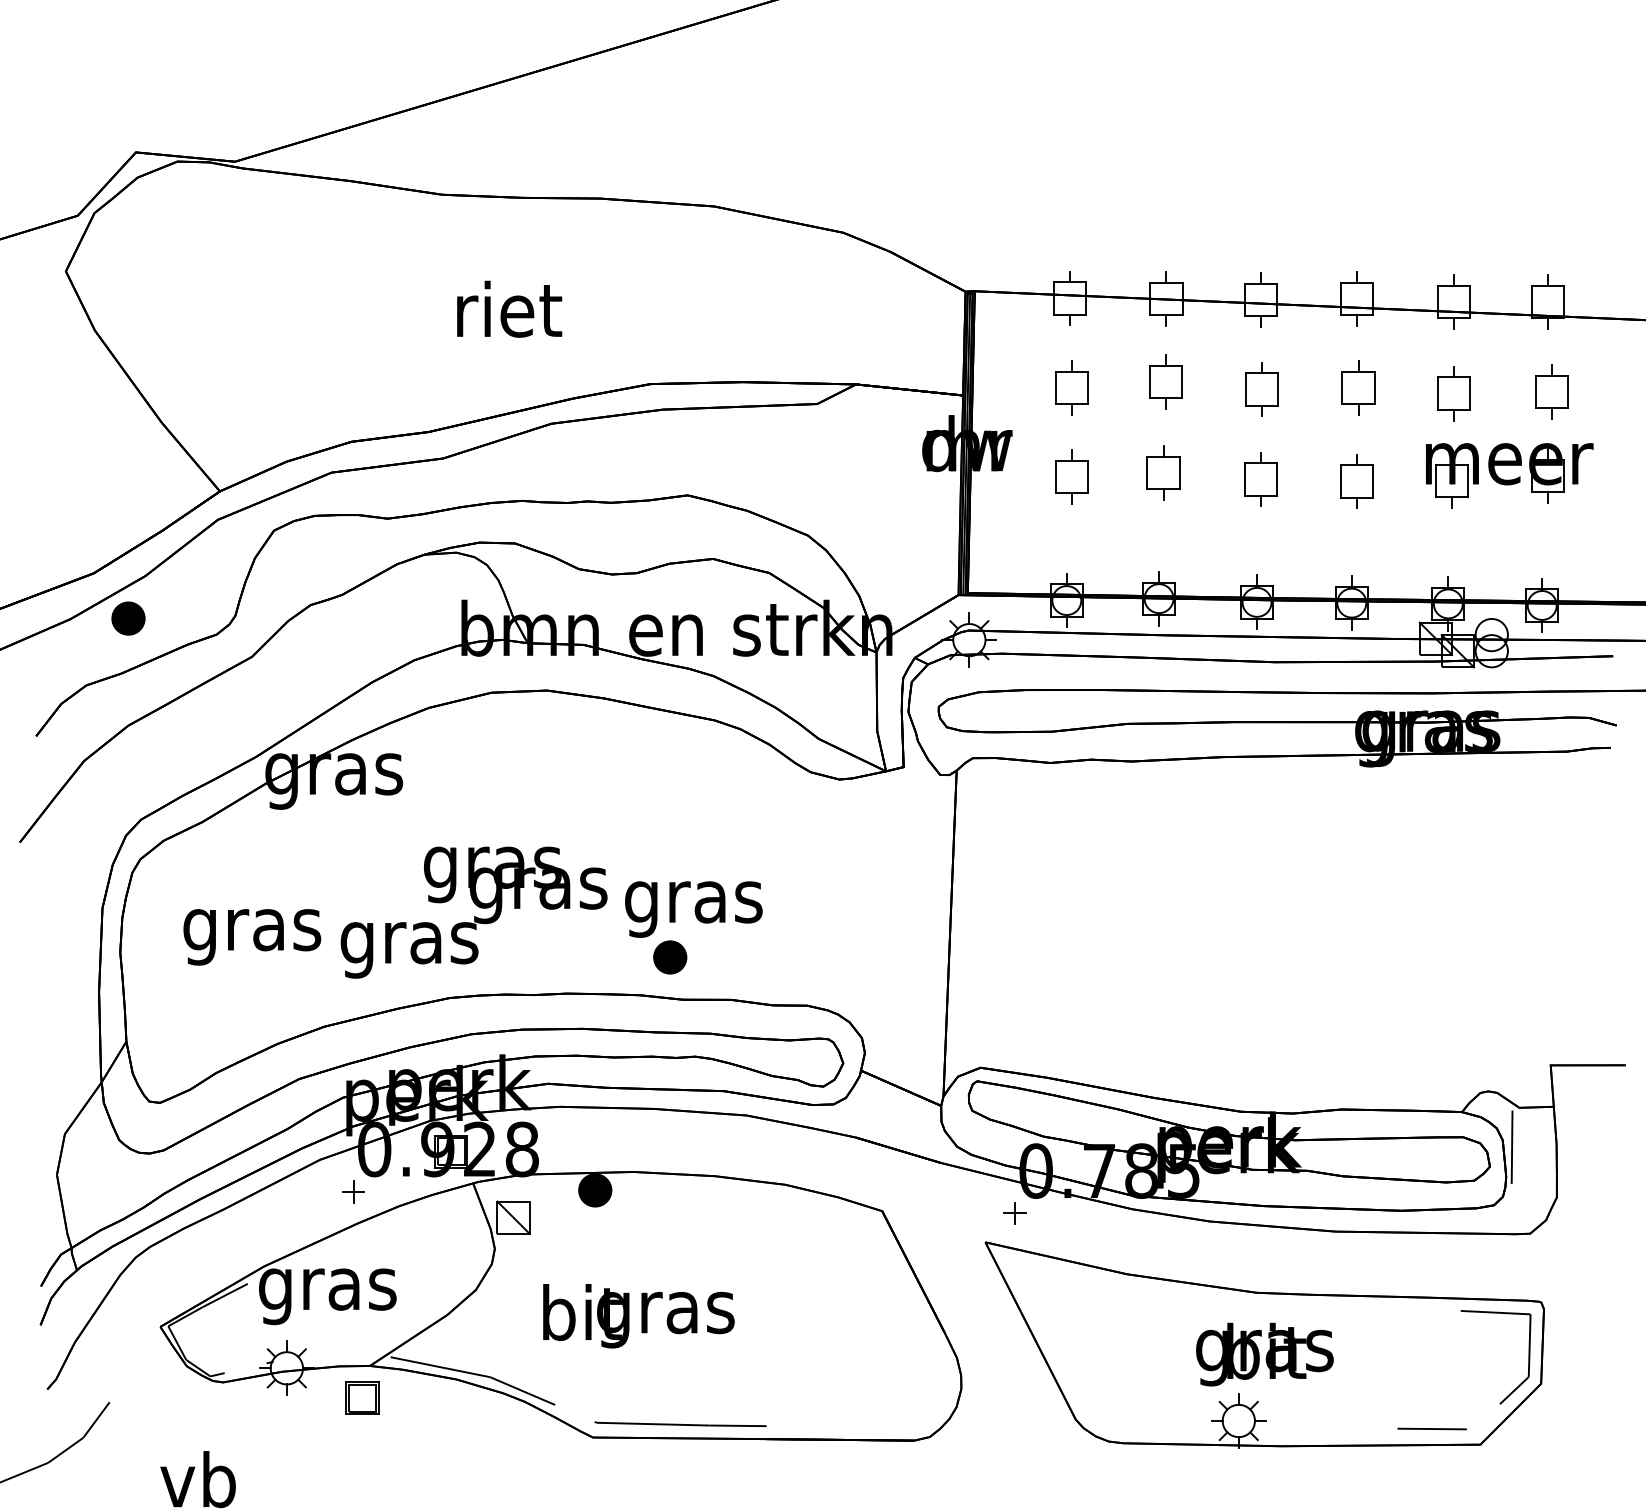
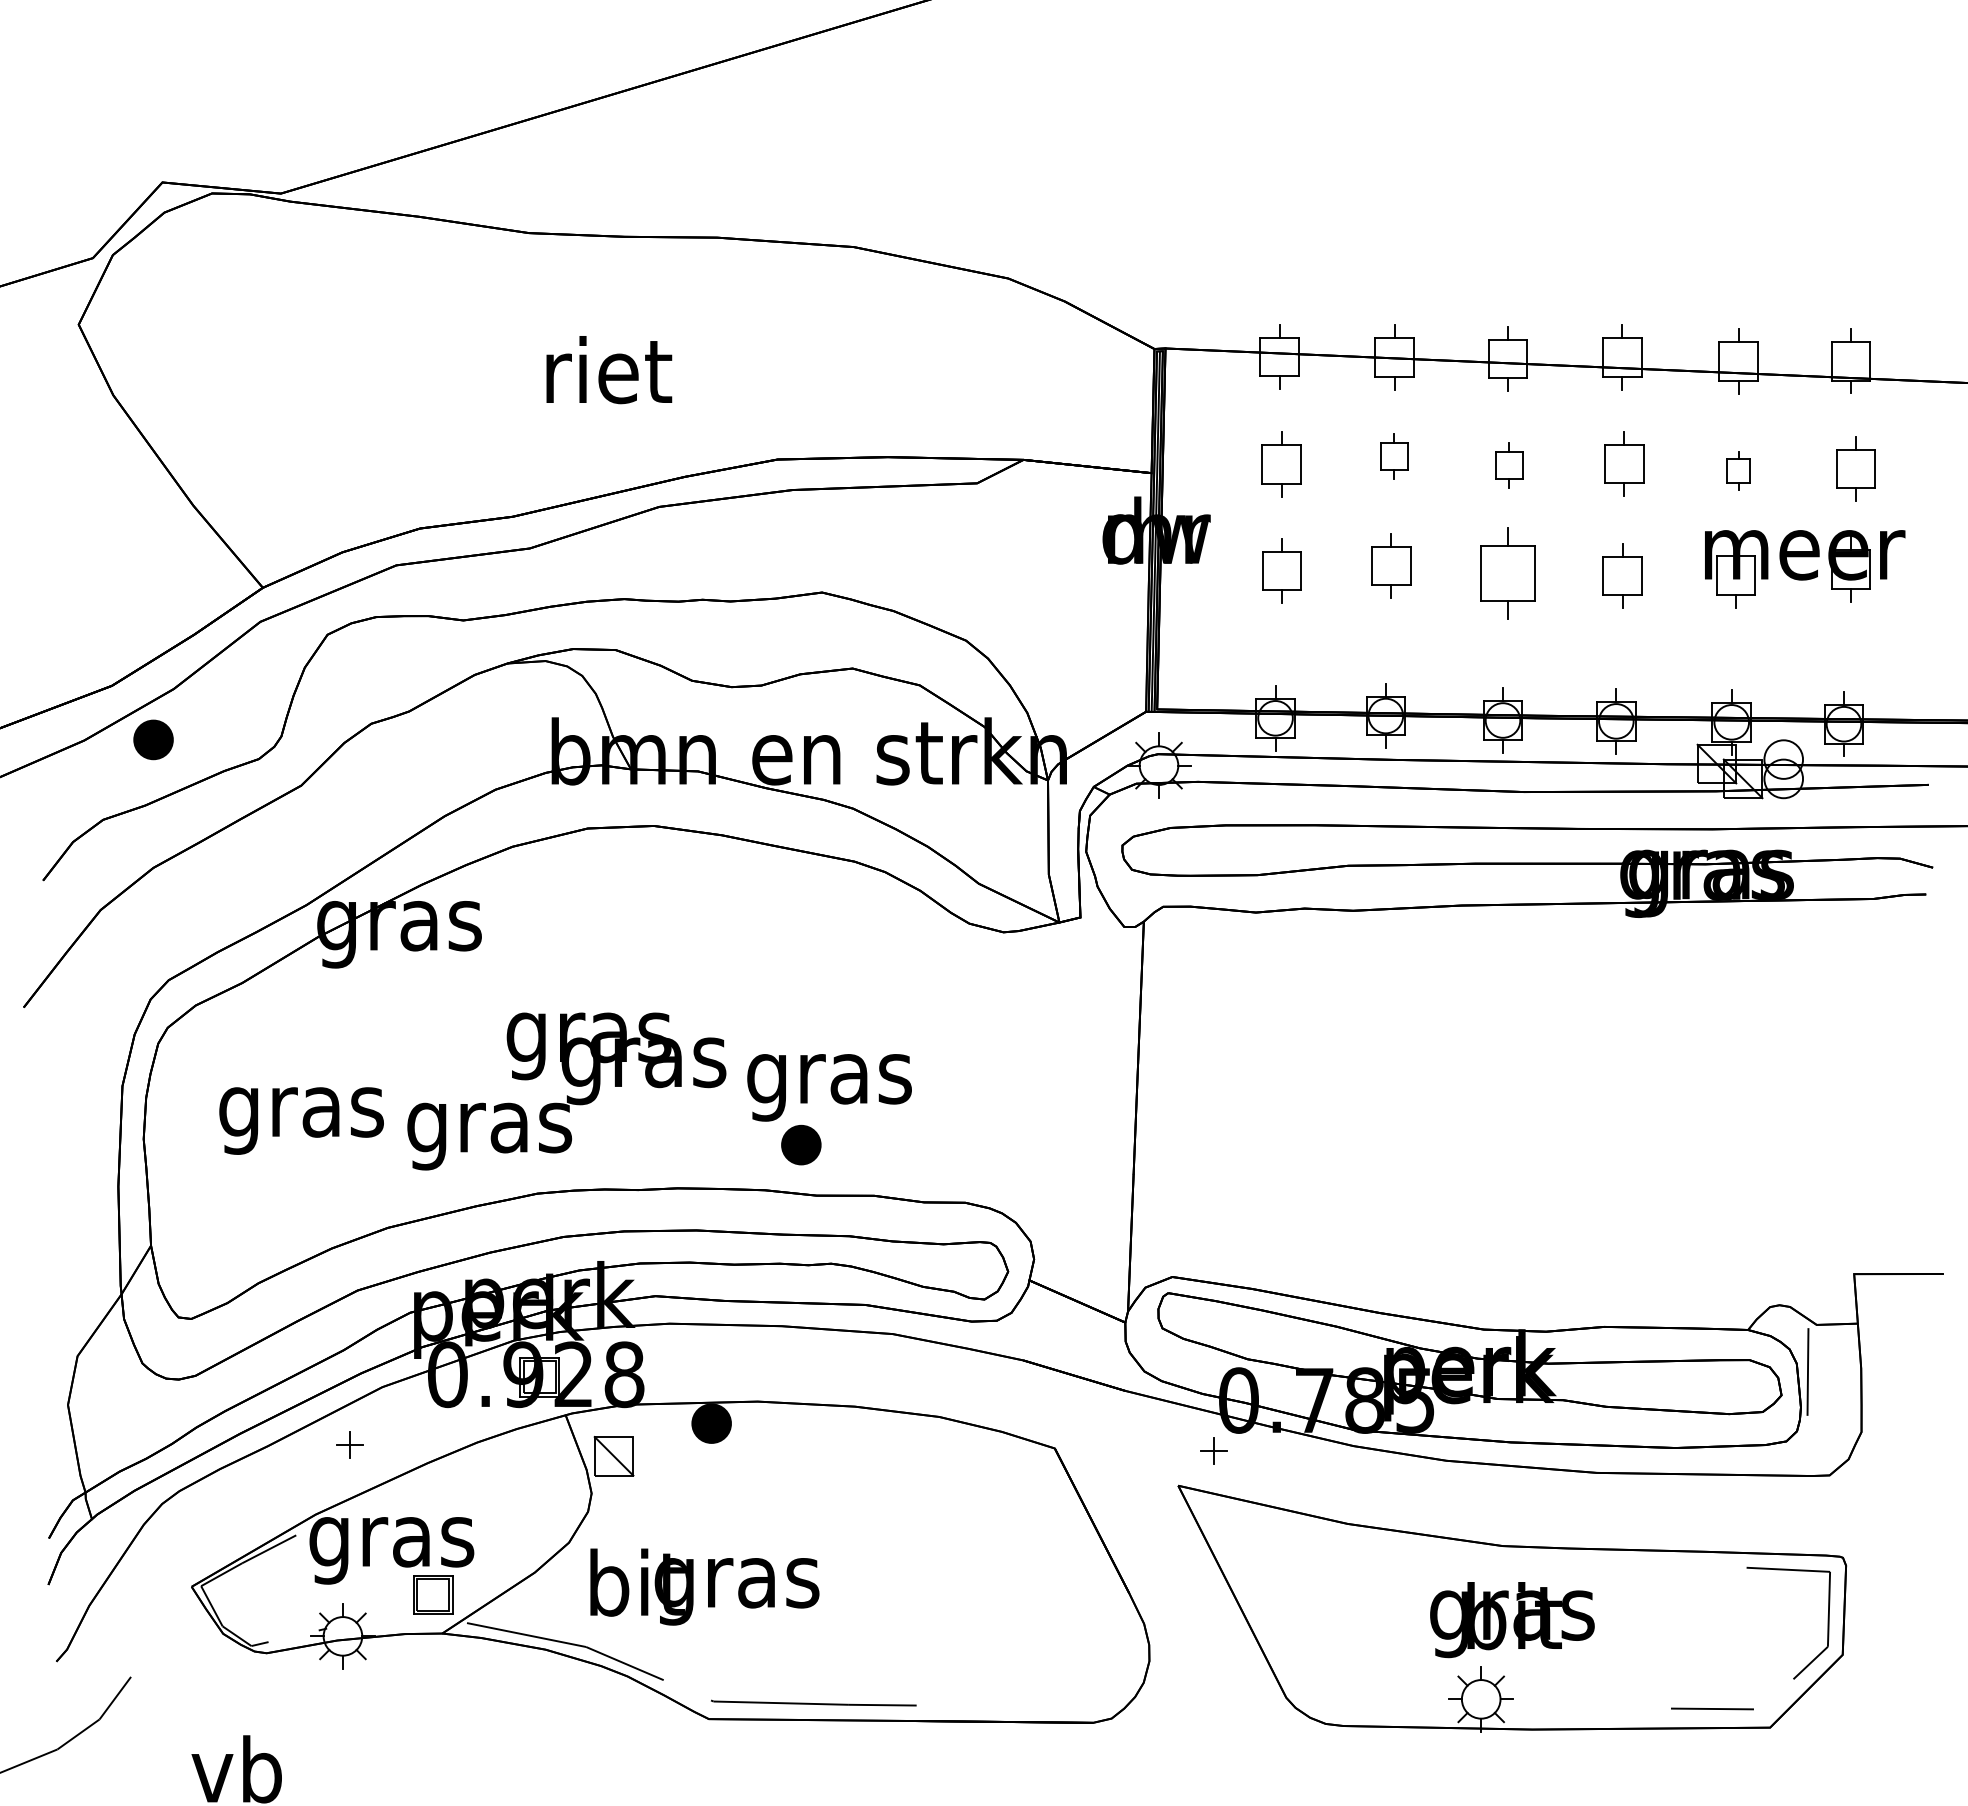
part: (1166, 381) -> (1394, 456), size x0.7
part: (1262, 389) -> (1509, 465), size x0.7
part: (1453, 393) -> (1738, 470), size x0.6
part: (1260, 479) -> (1507, 573), size x1.4
part: (353, 1191) -> (349, 1444), moved
text: (638, 1315) -> (704, 1586), moved
part: (362, 1397) -> (433, 1594), moved

